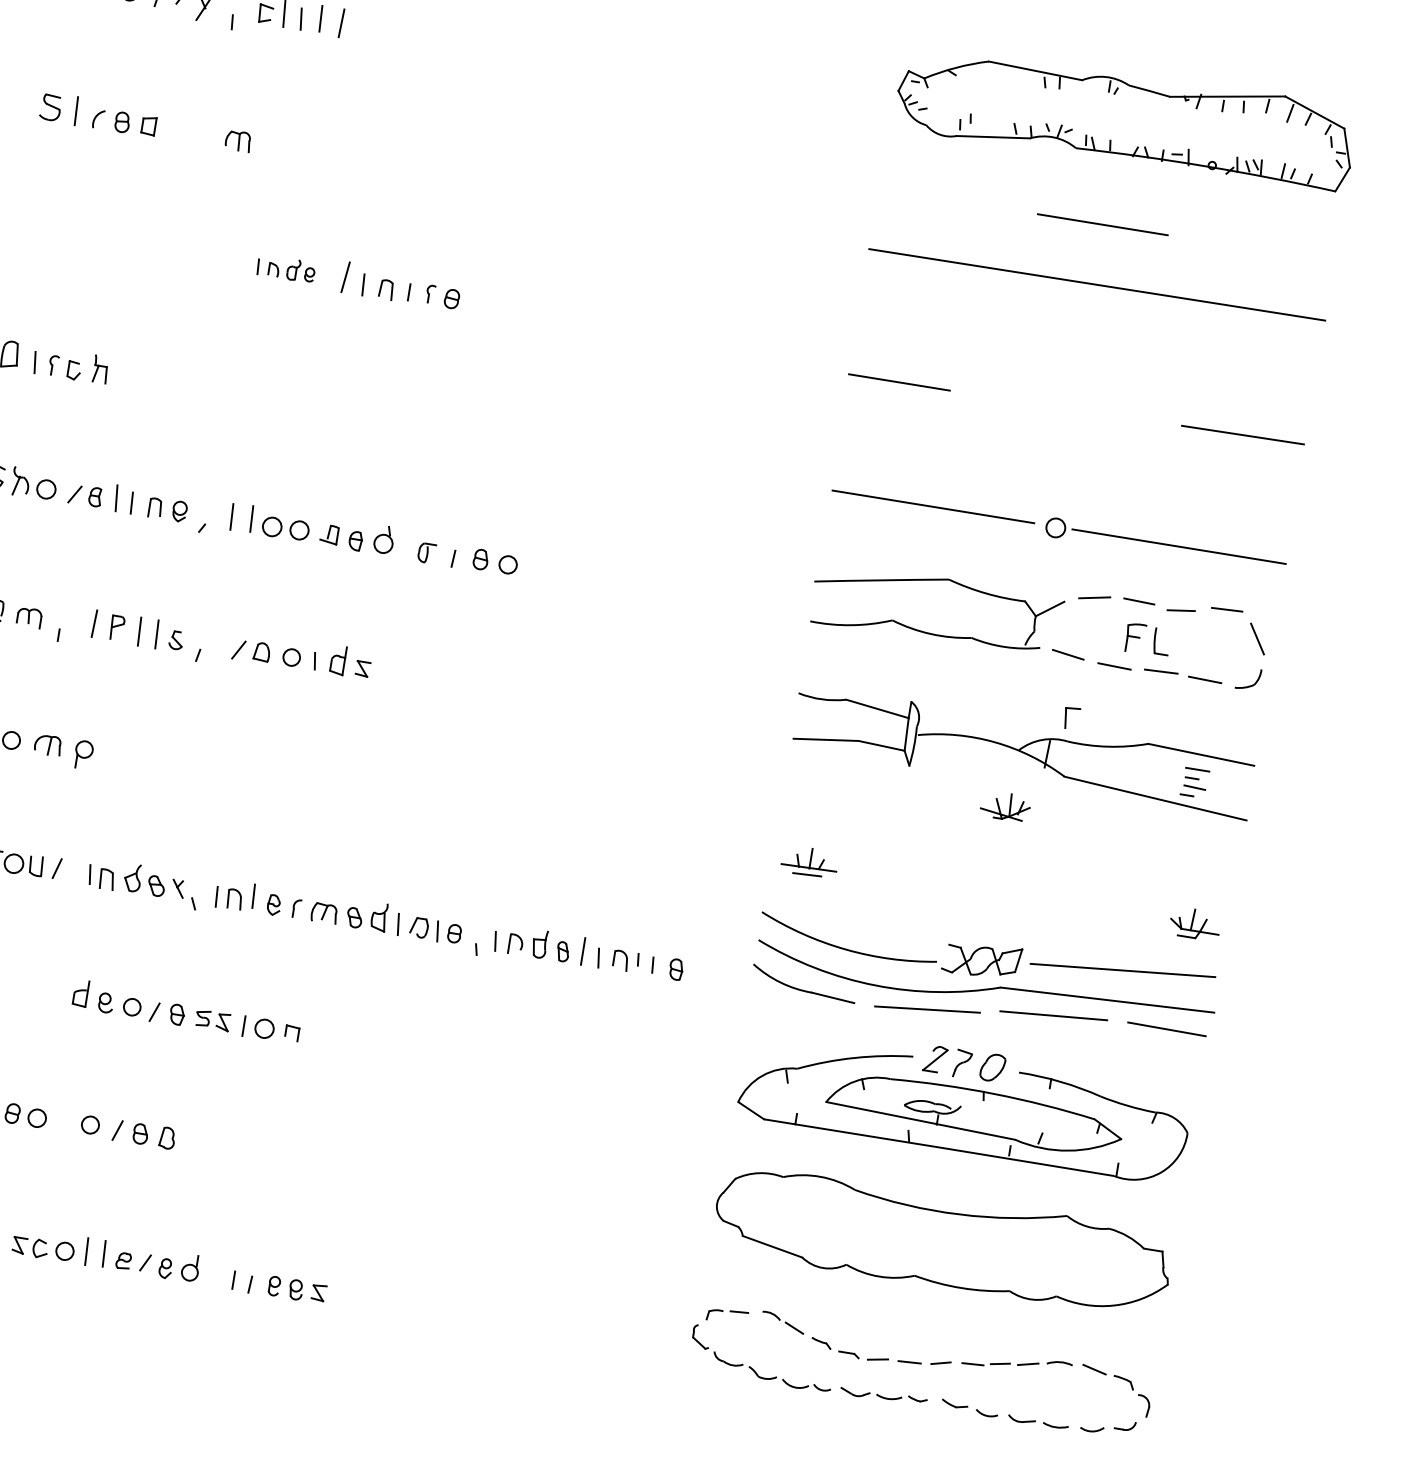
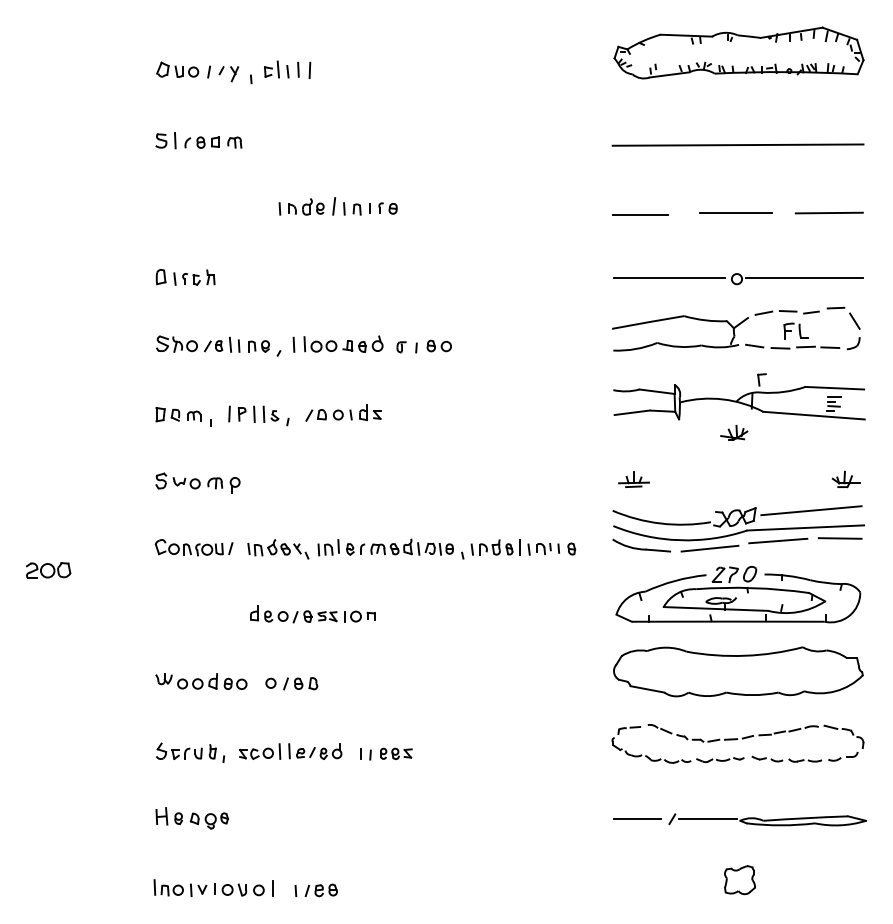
part: (237, 140) -> (234, 142), moved
line: (1102, 223) -> (735, 212), moved
part: (286, 267) -> (301, 206), size x1.43

